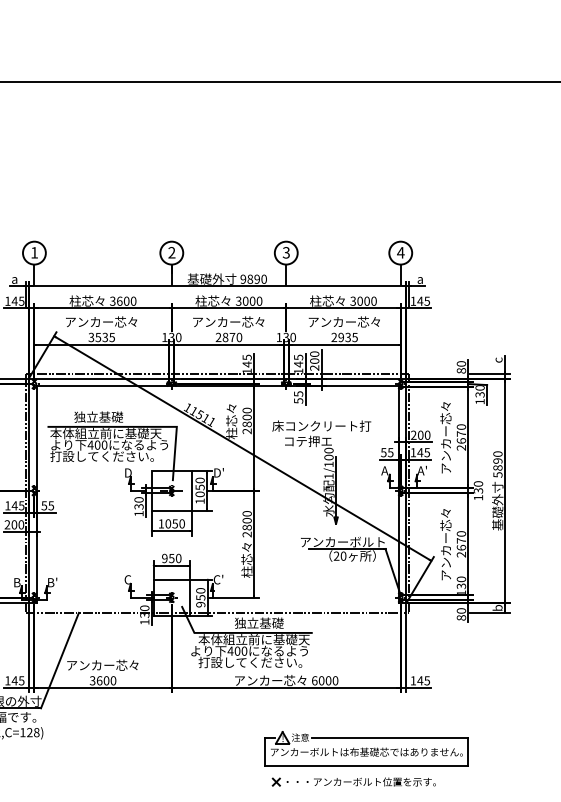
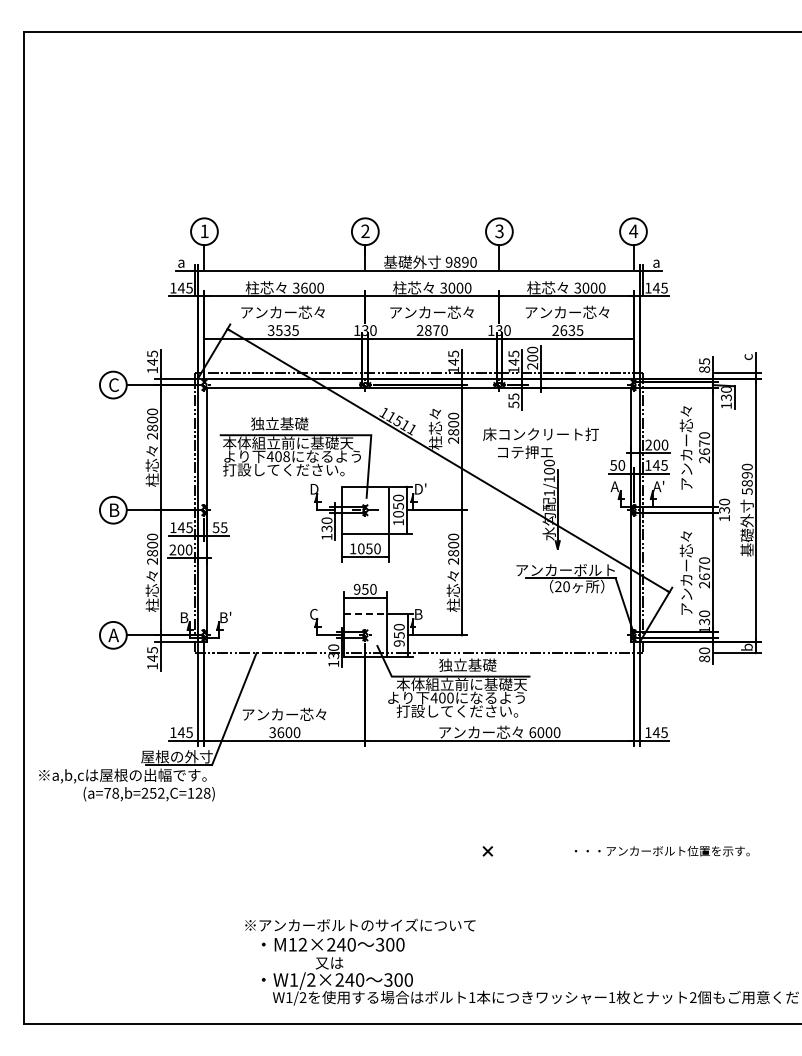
text: (340, 337) -> (563, 330), 2935 -> 2635
text: (461, 363) -> (704, 361), 80 -> 85
text: (104, 445) -> (286, 456), 400 -> 408
text: (390, 452) -> (621, 465), 55 -> 50
line: (171, 579) -> (365, 614), solid -> dashed
text: (218, 579) -> (419, 613), C' -> B
part: (366, 748) -> (593, 811), removed
text: (361, 782) -> (662, 851), moved

